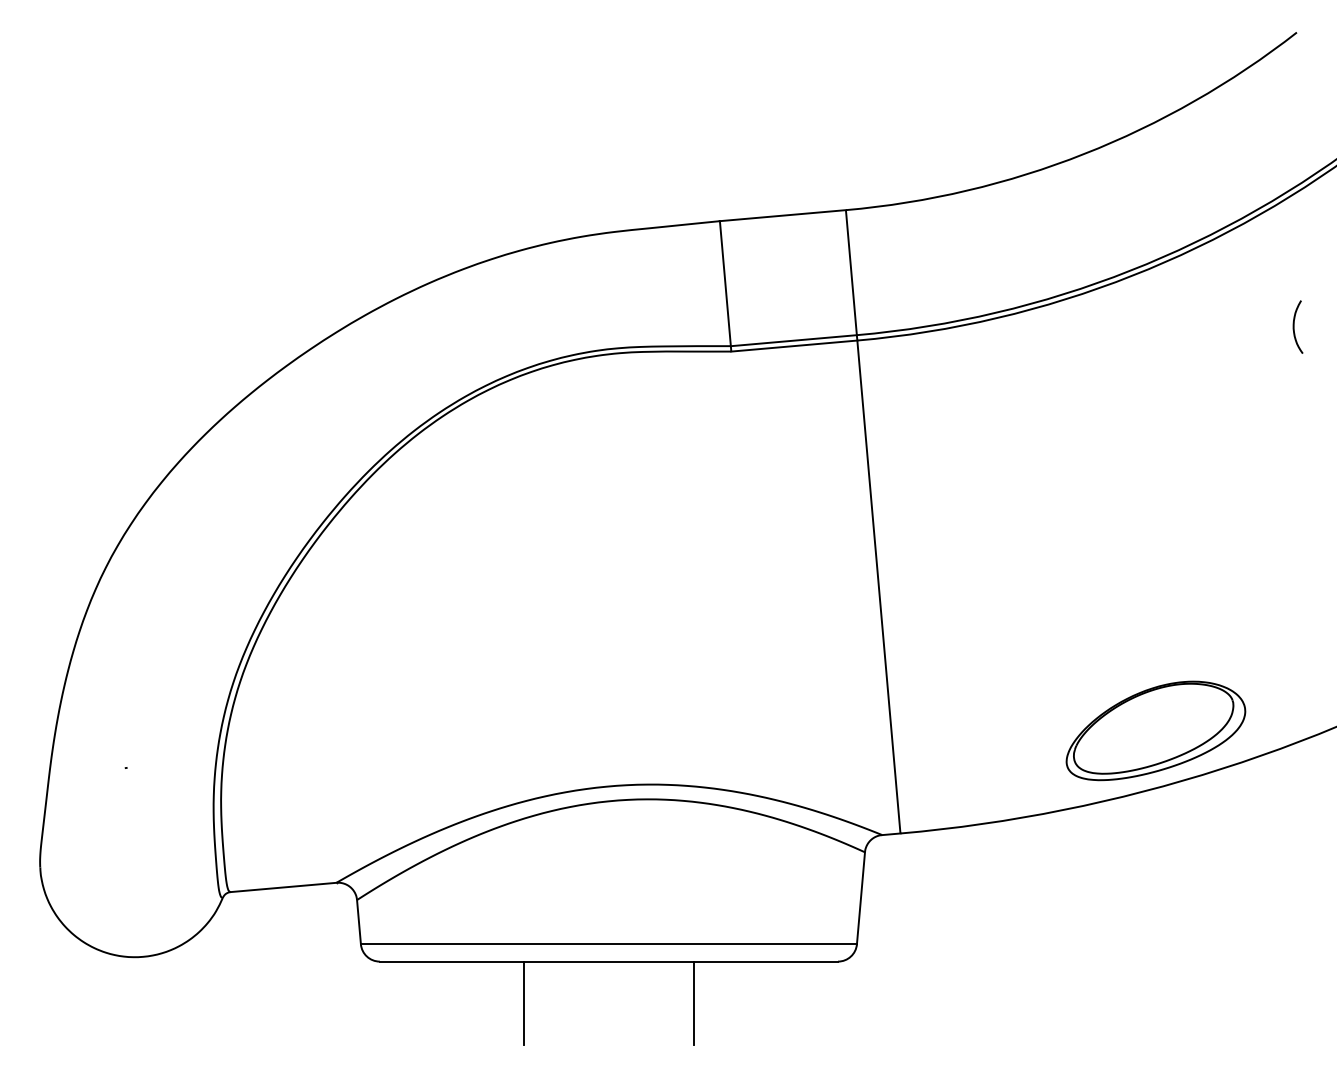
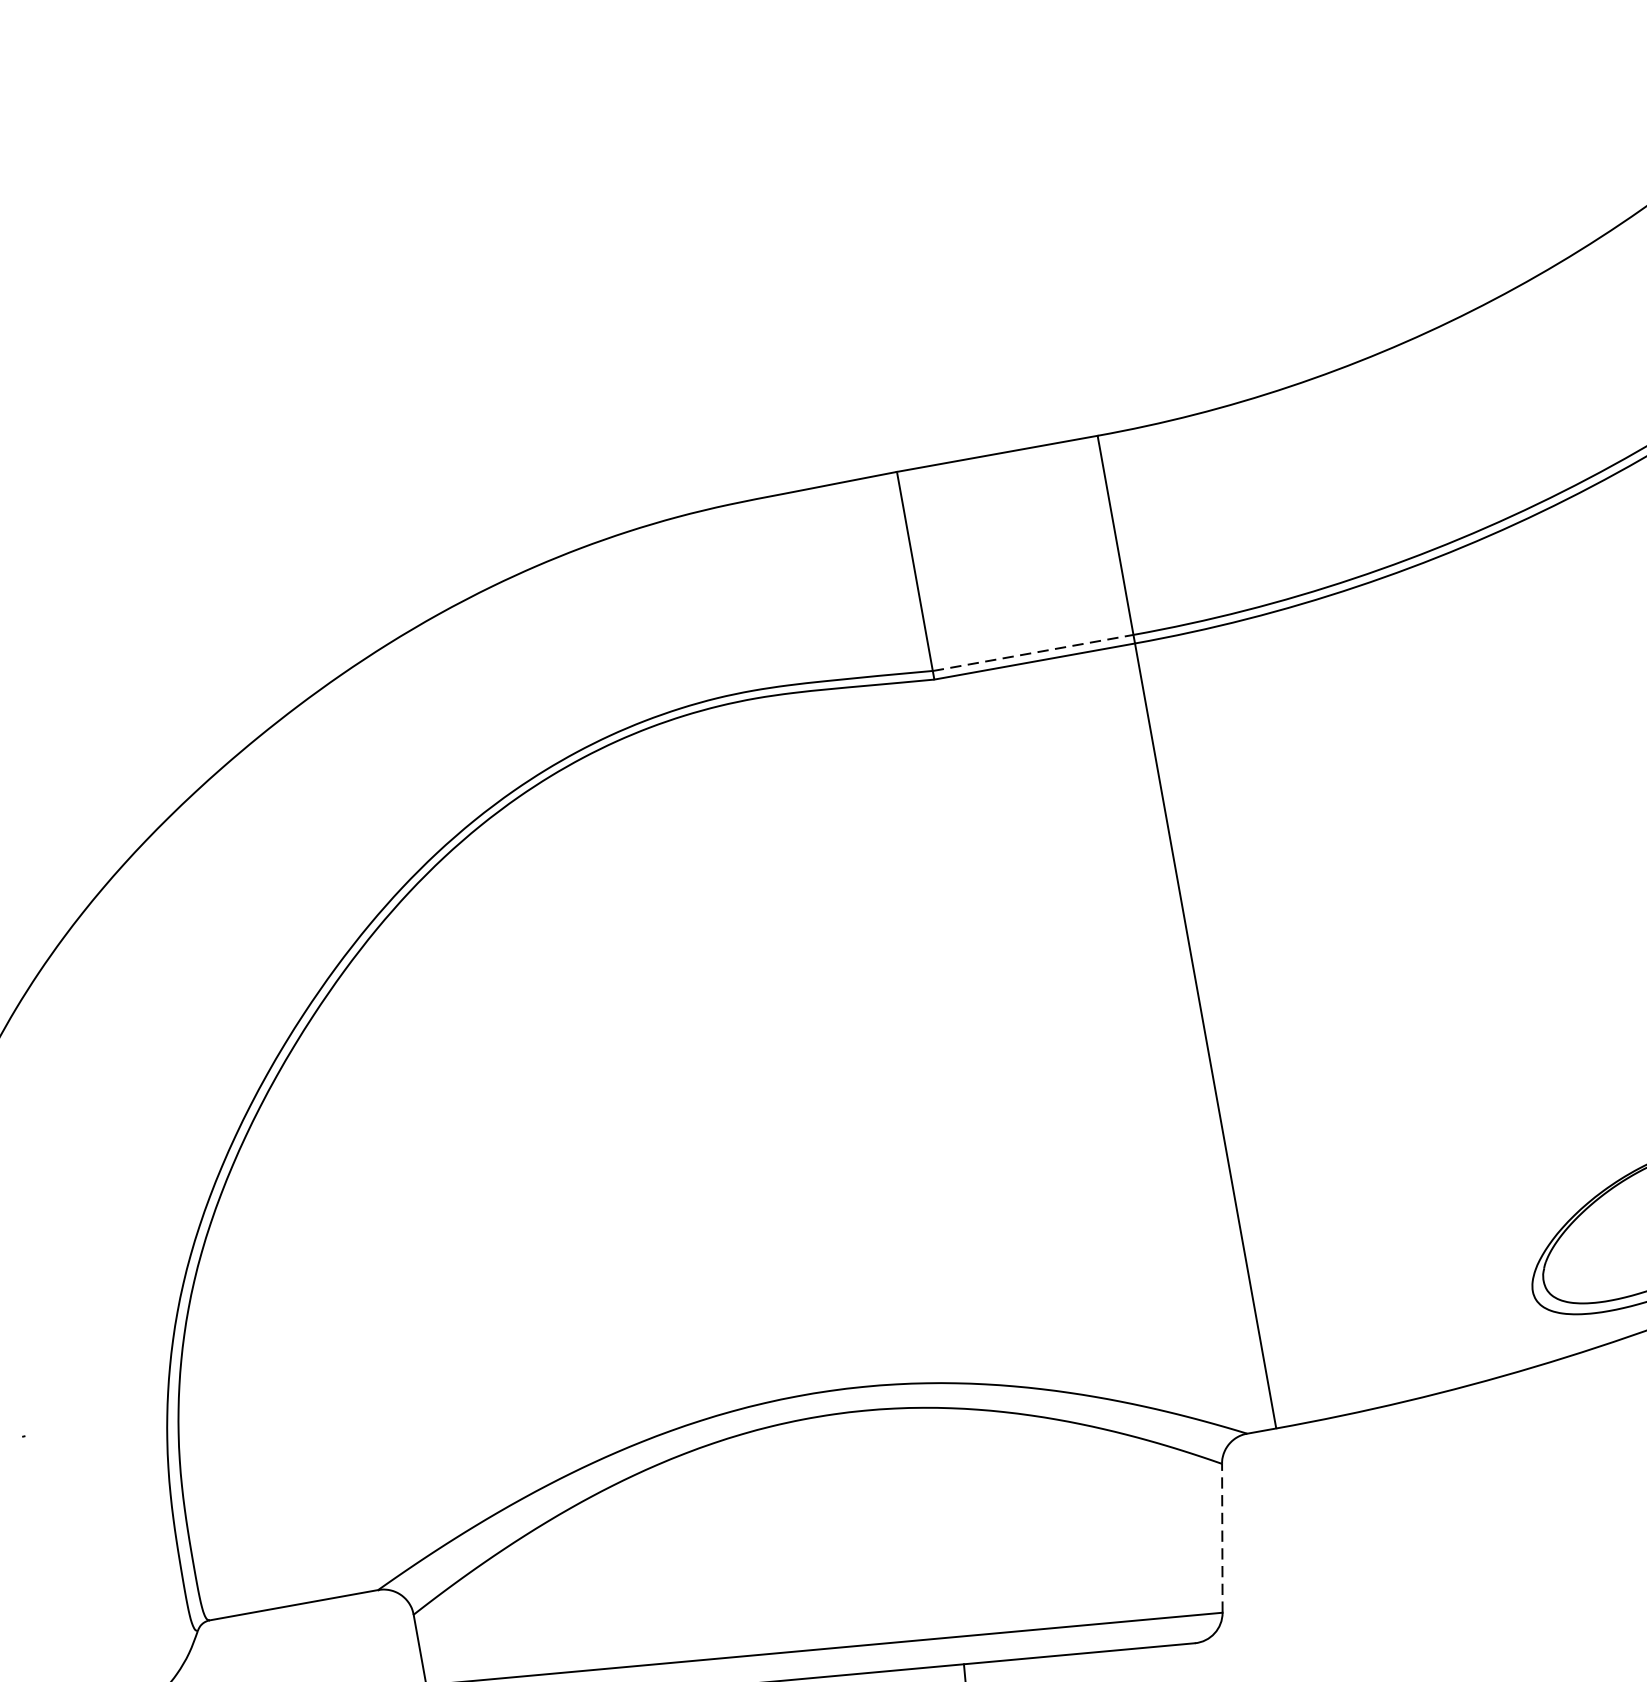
line: (794, 340) -> (1034, 652), solid -> dashed
line: (861, 897) -> (1223, 1536), solid -> dashed

